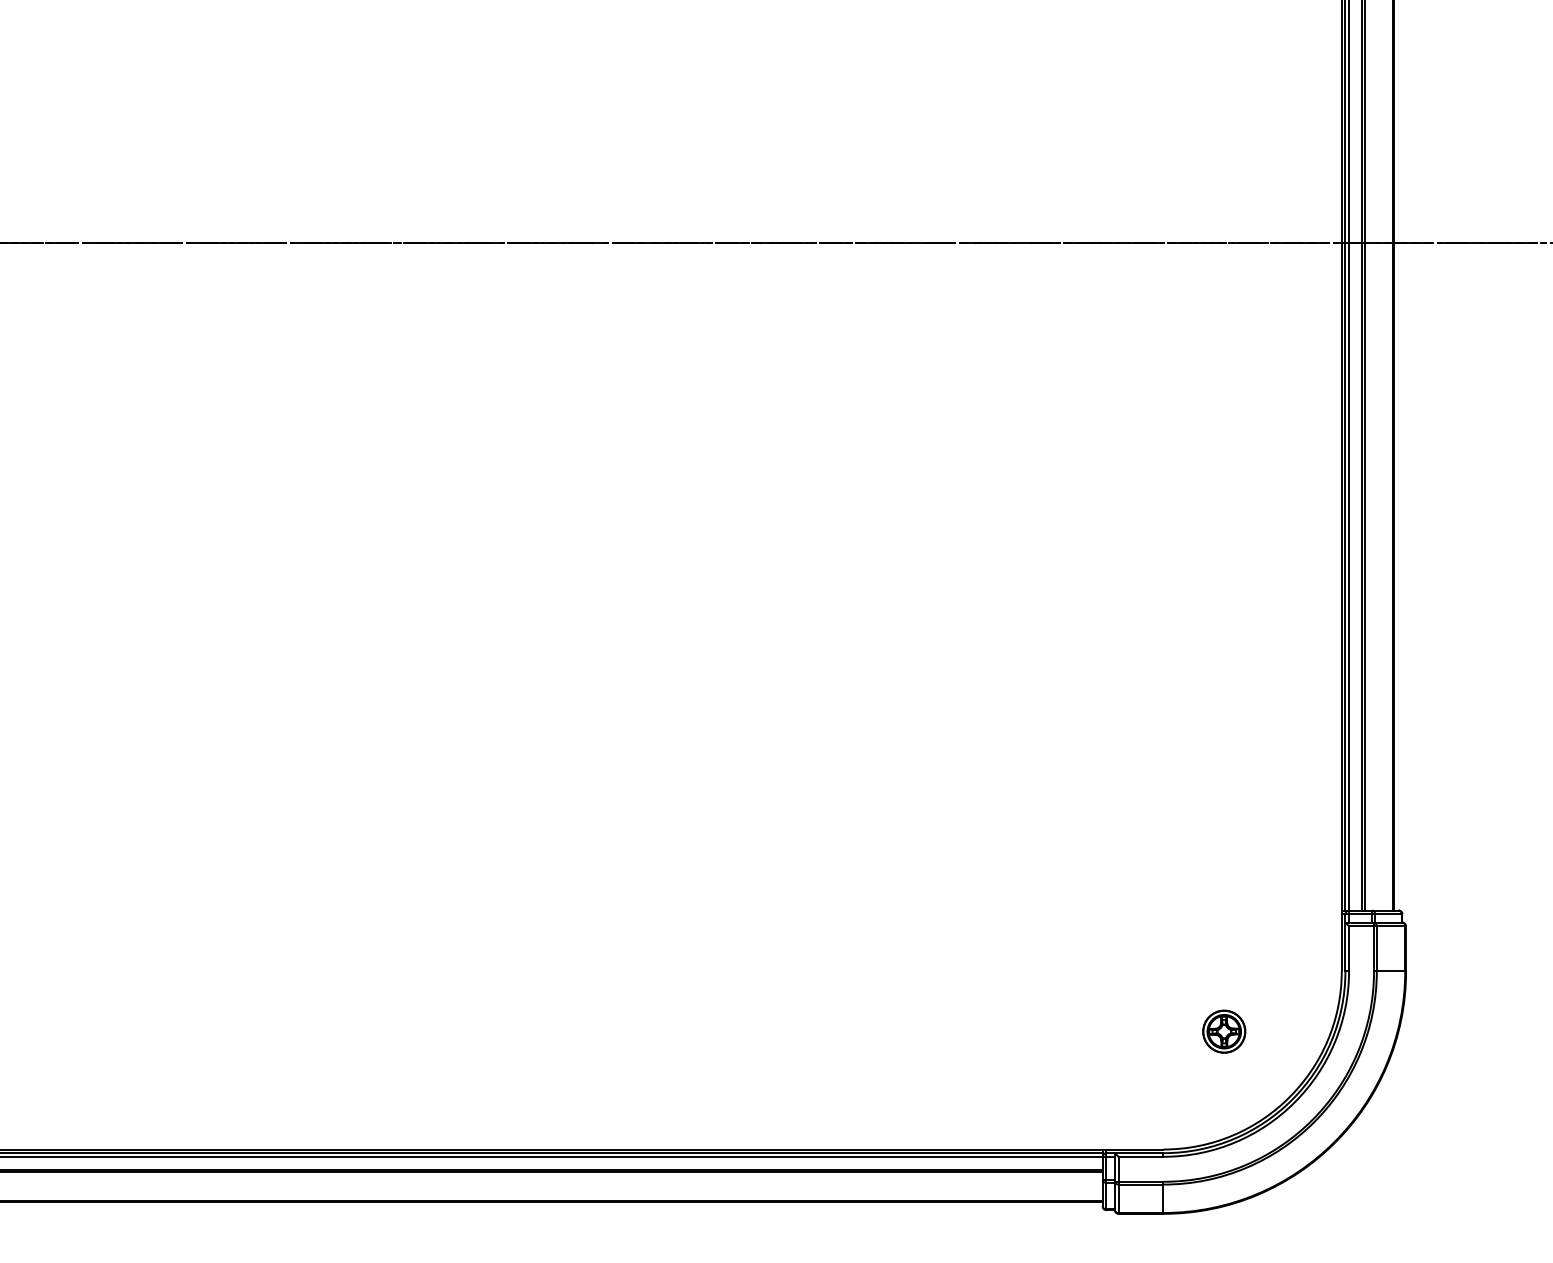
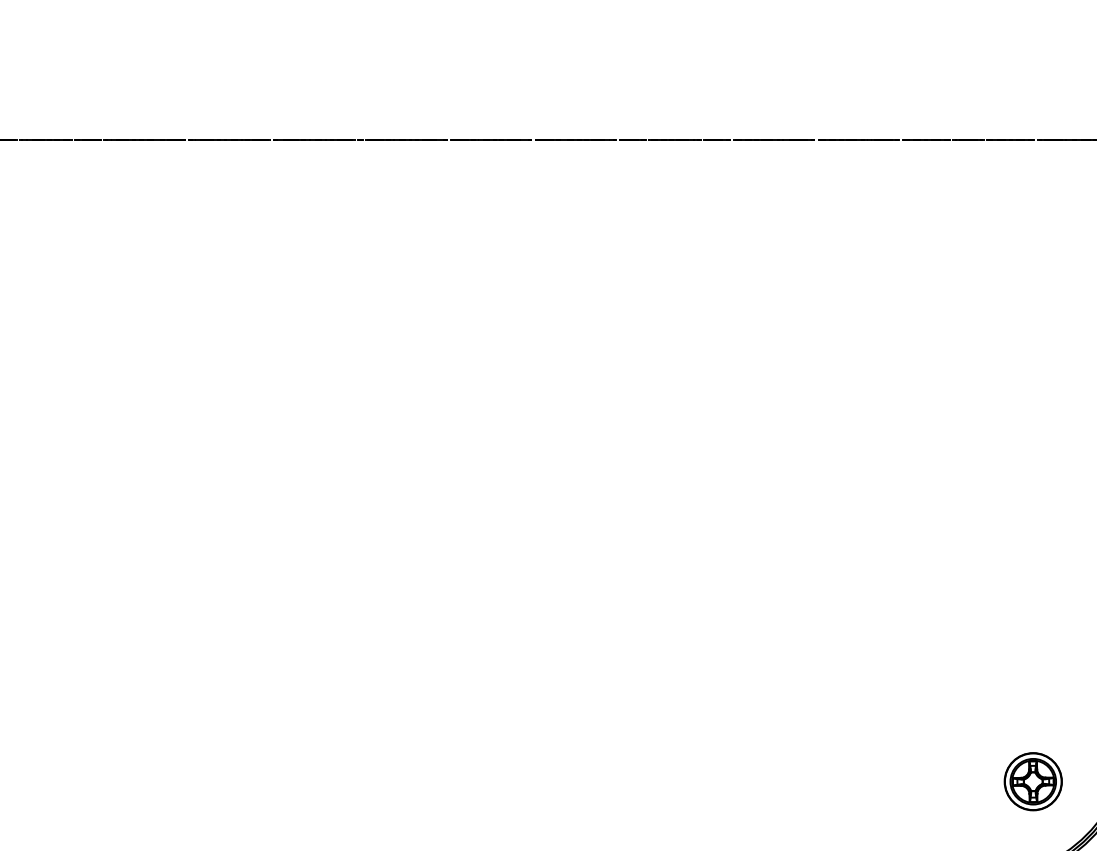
part: (1224, 1031) -> (1033, 781), size x1.67

